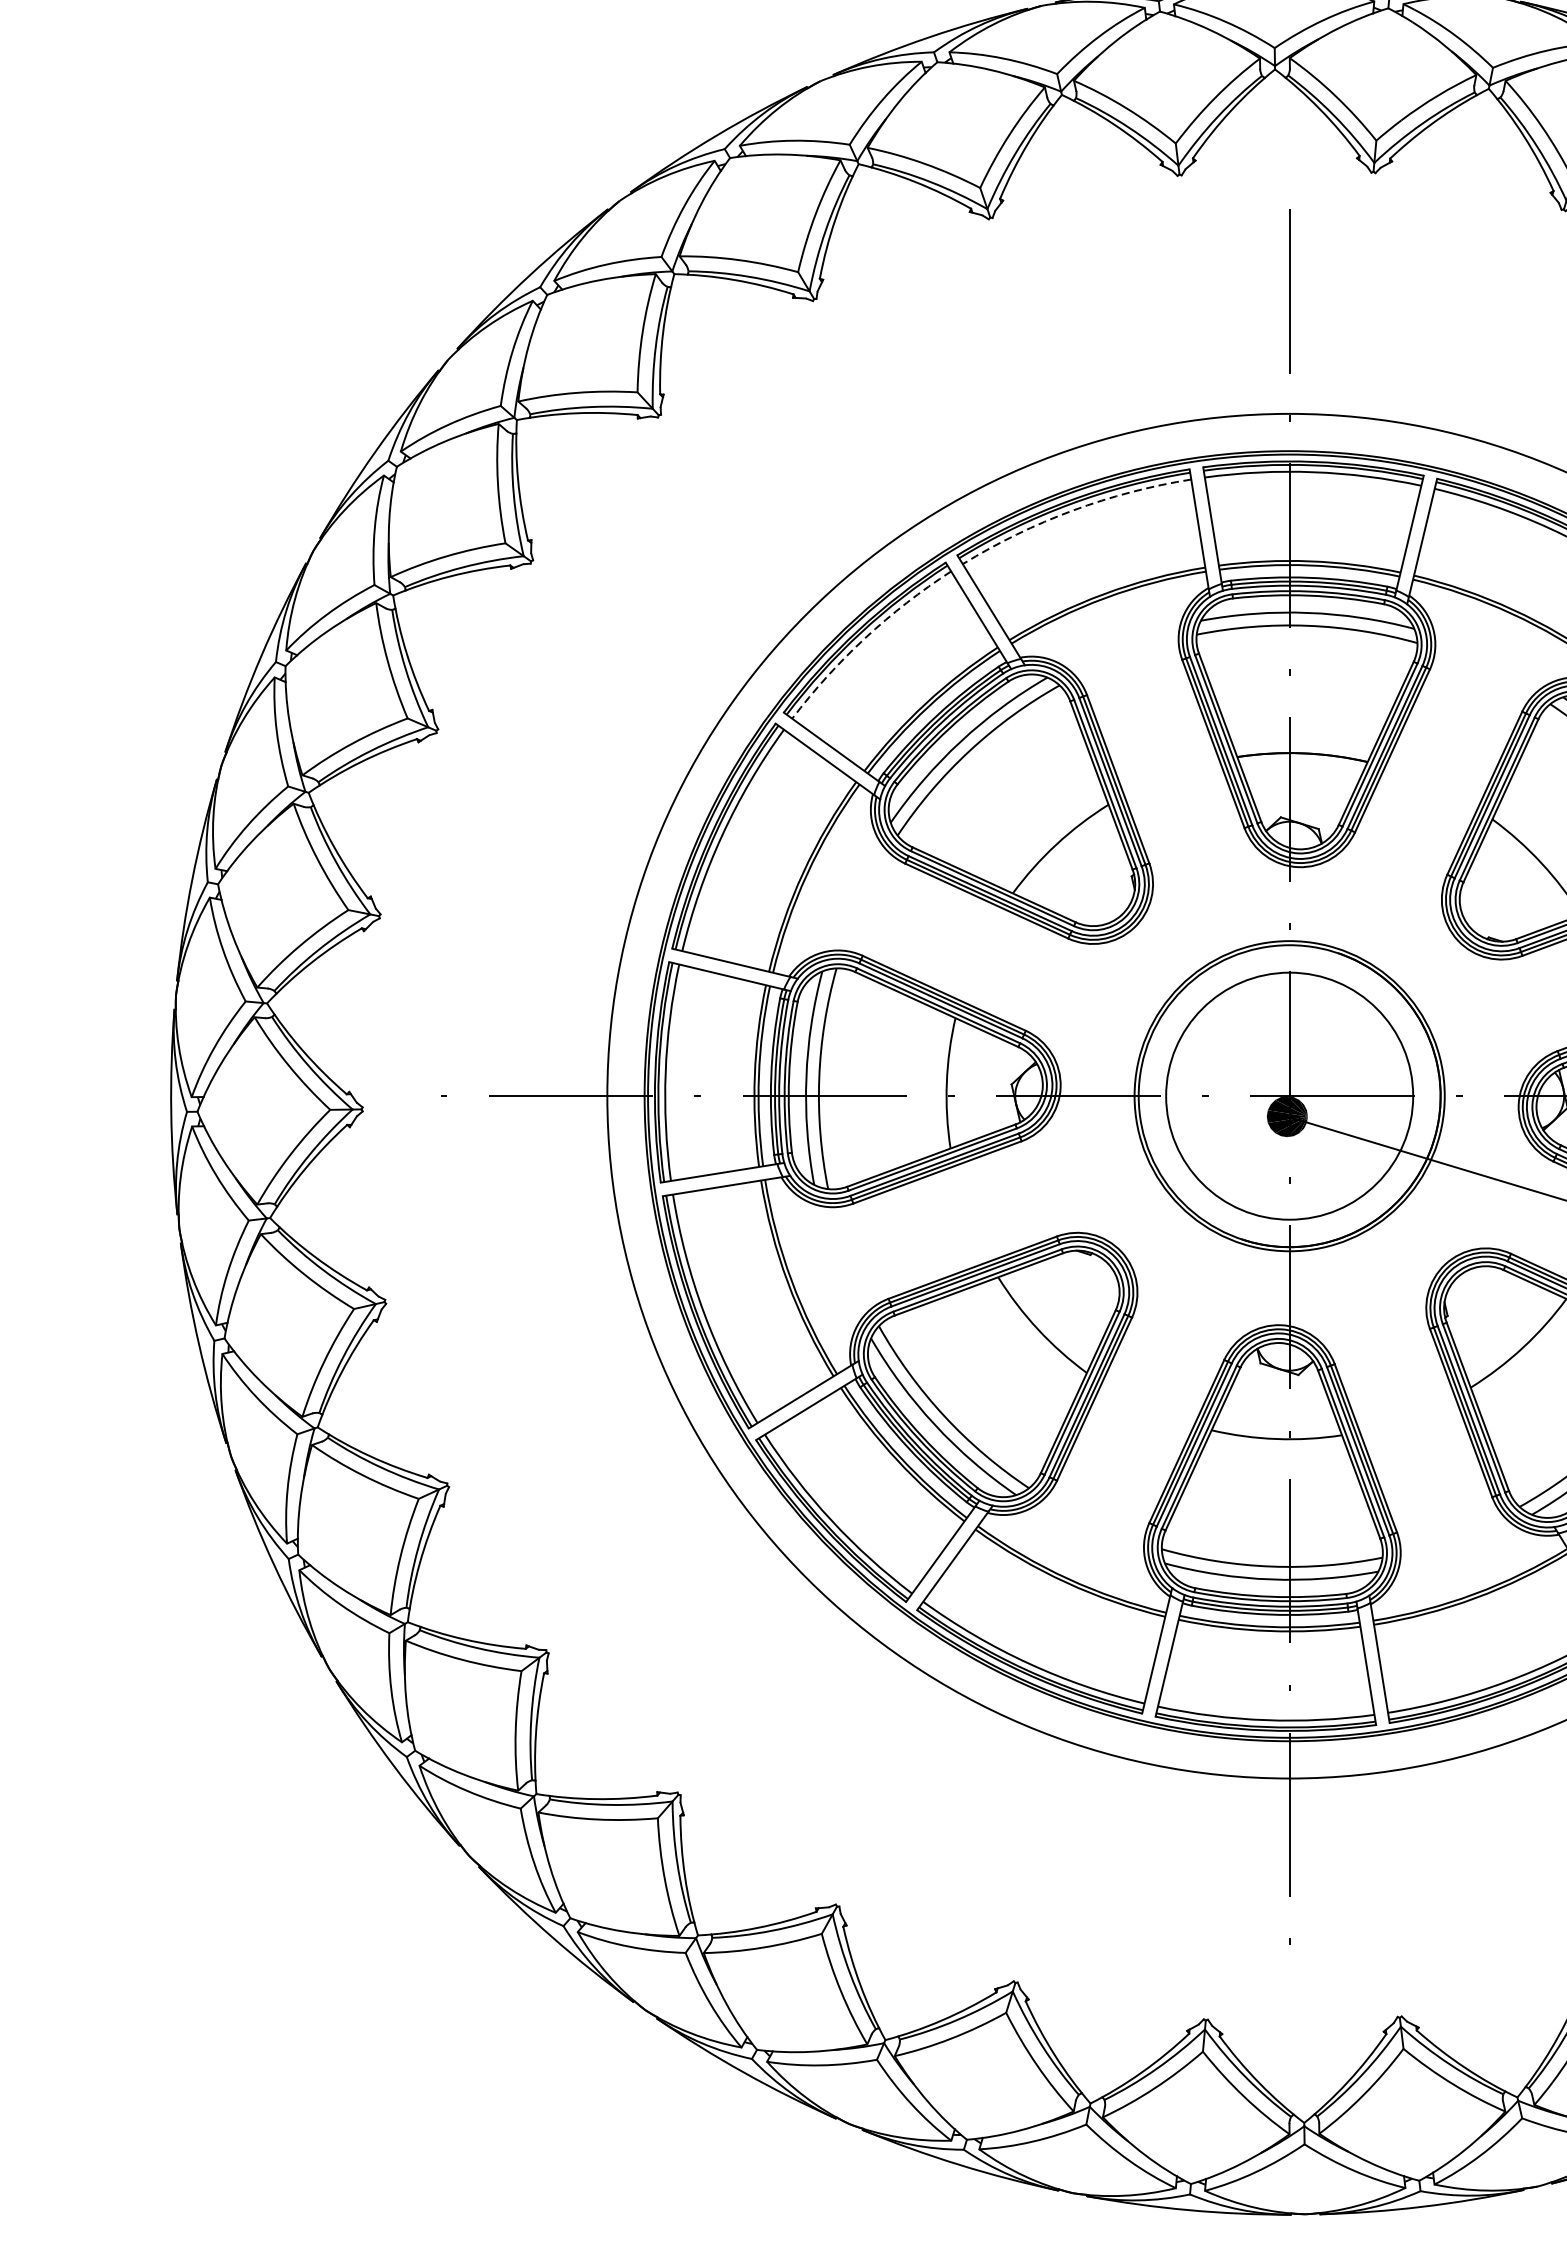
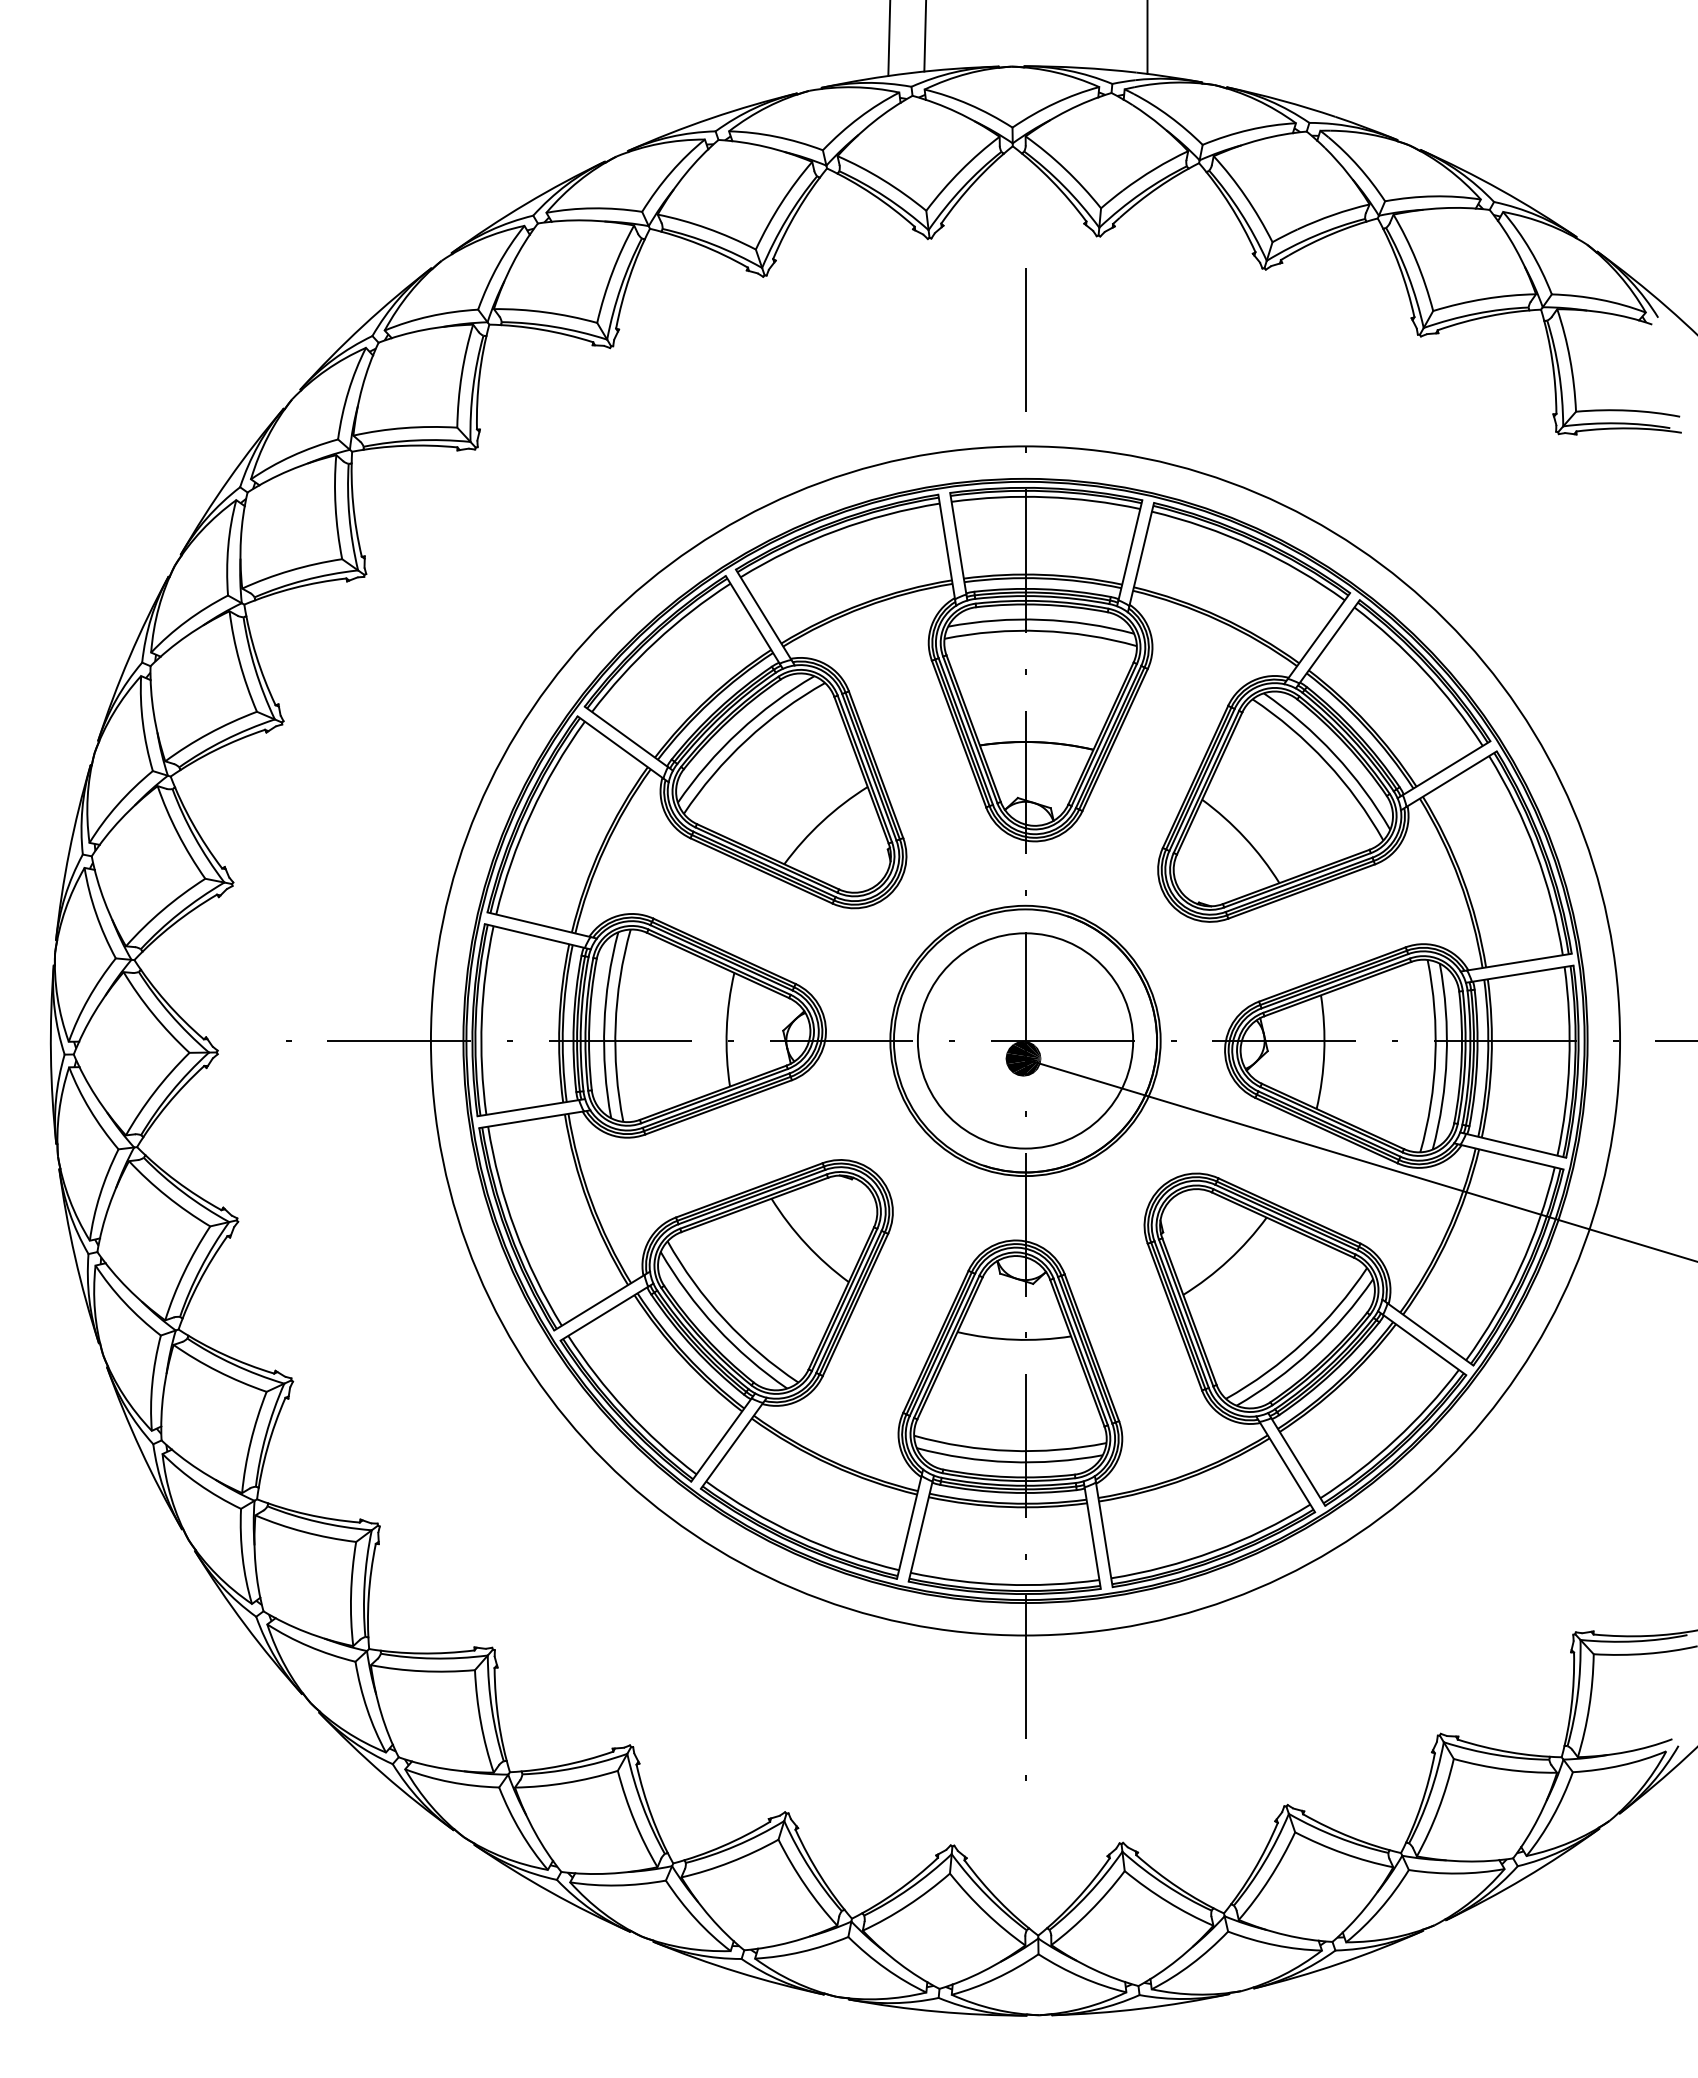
arc: (1072, 510) -> (836, 530), dashed -> solid
arc: (865, 637) -> (655, 641), dashed -> solid

